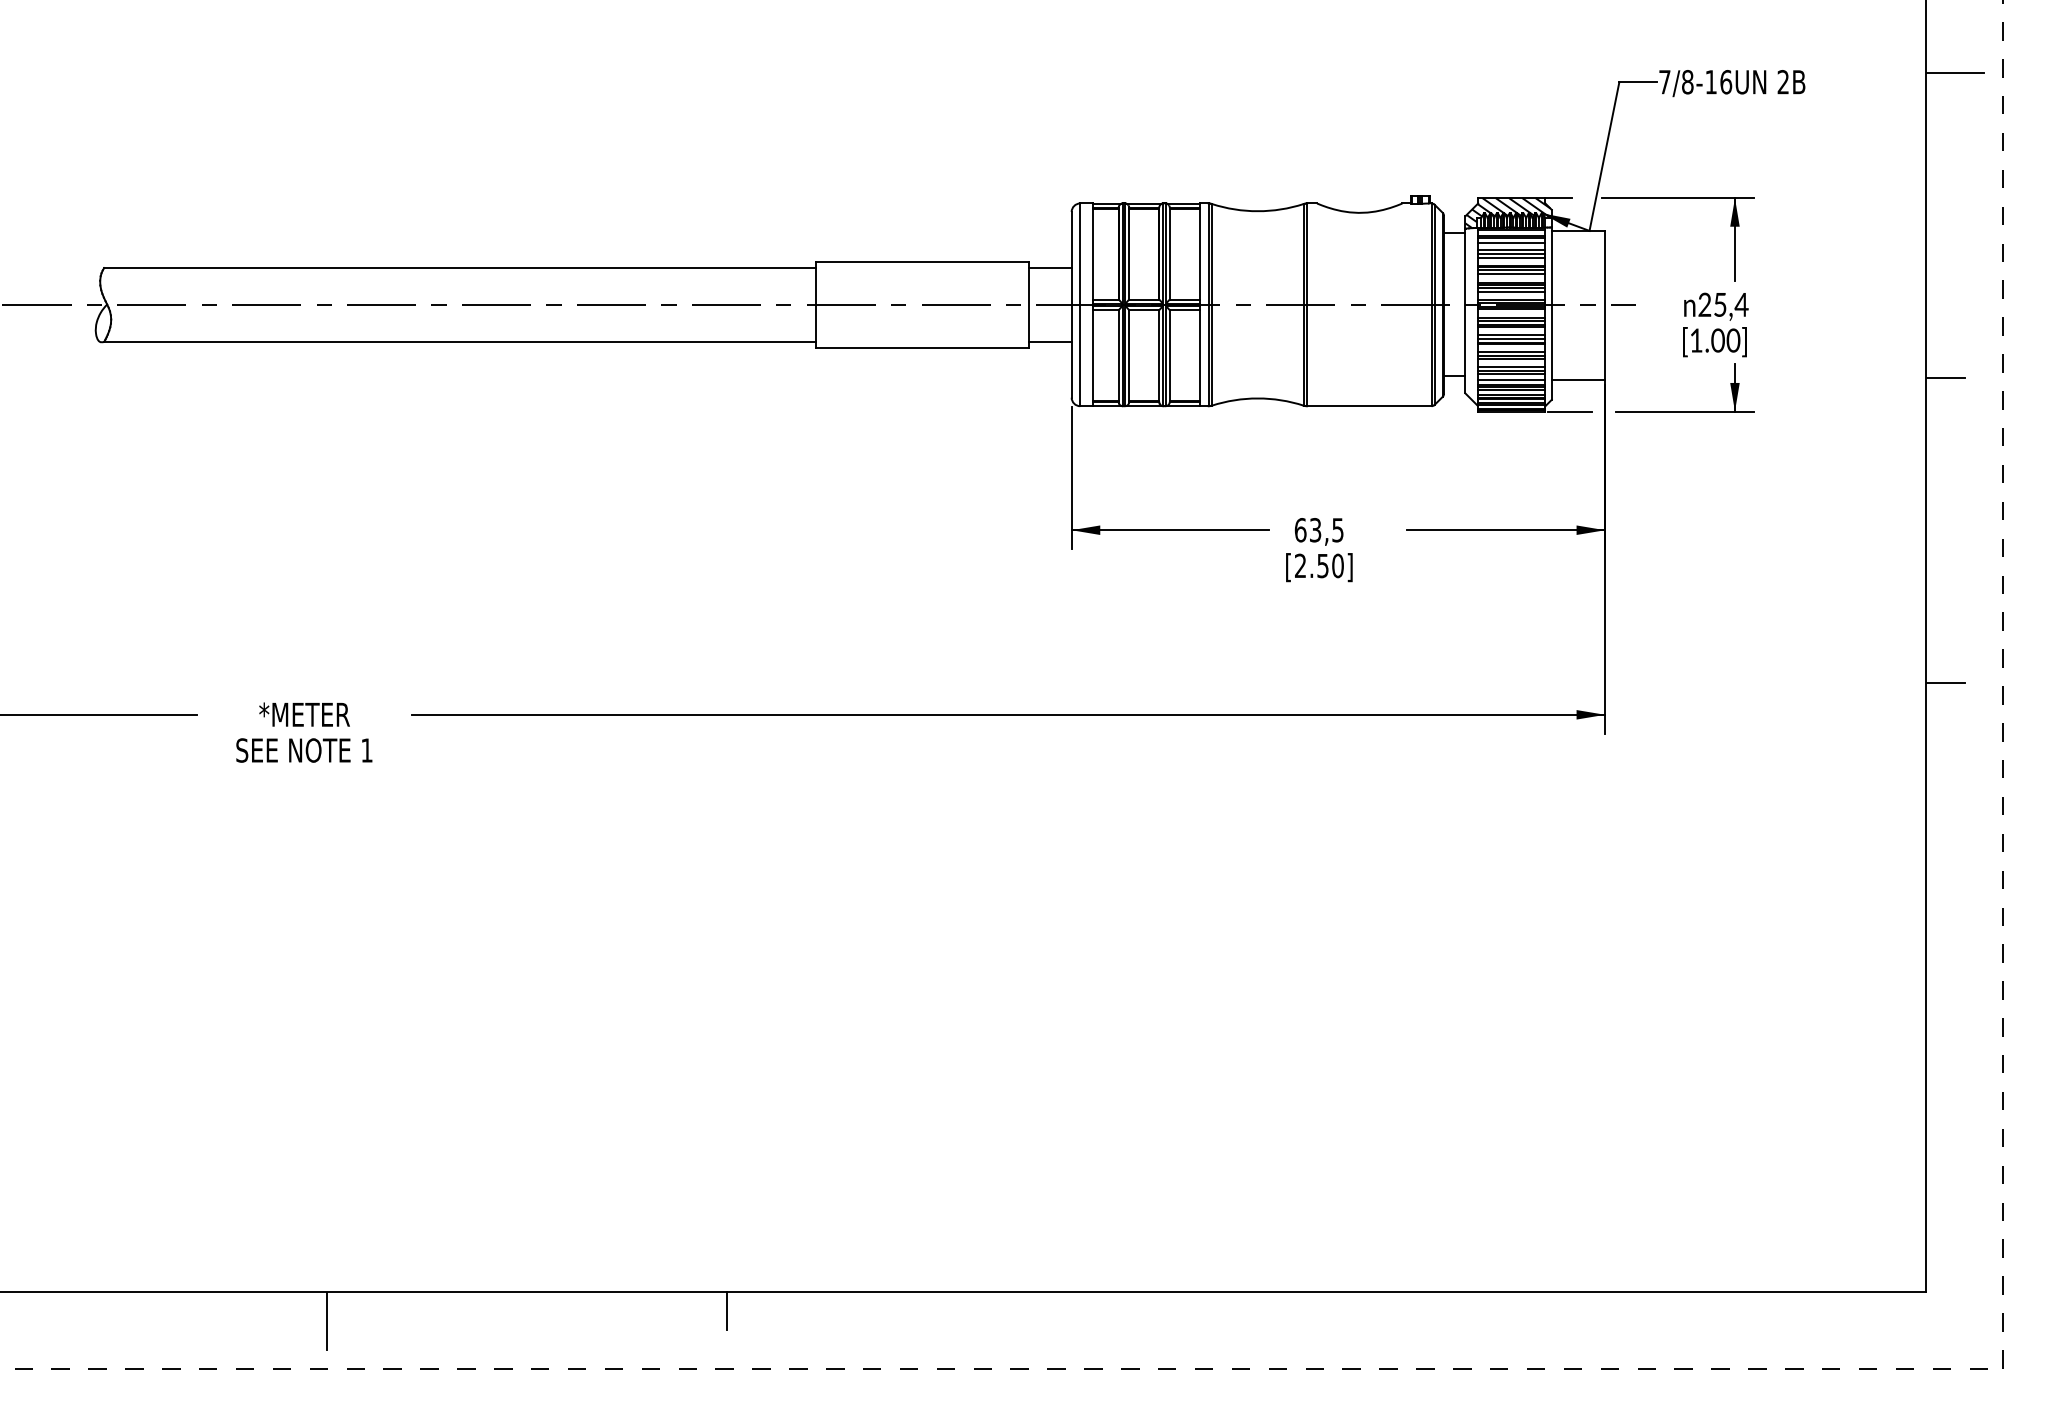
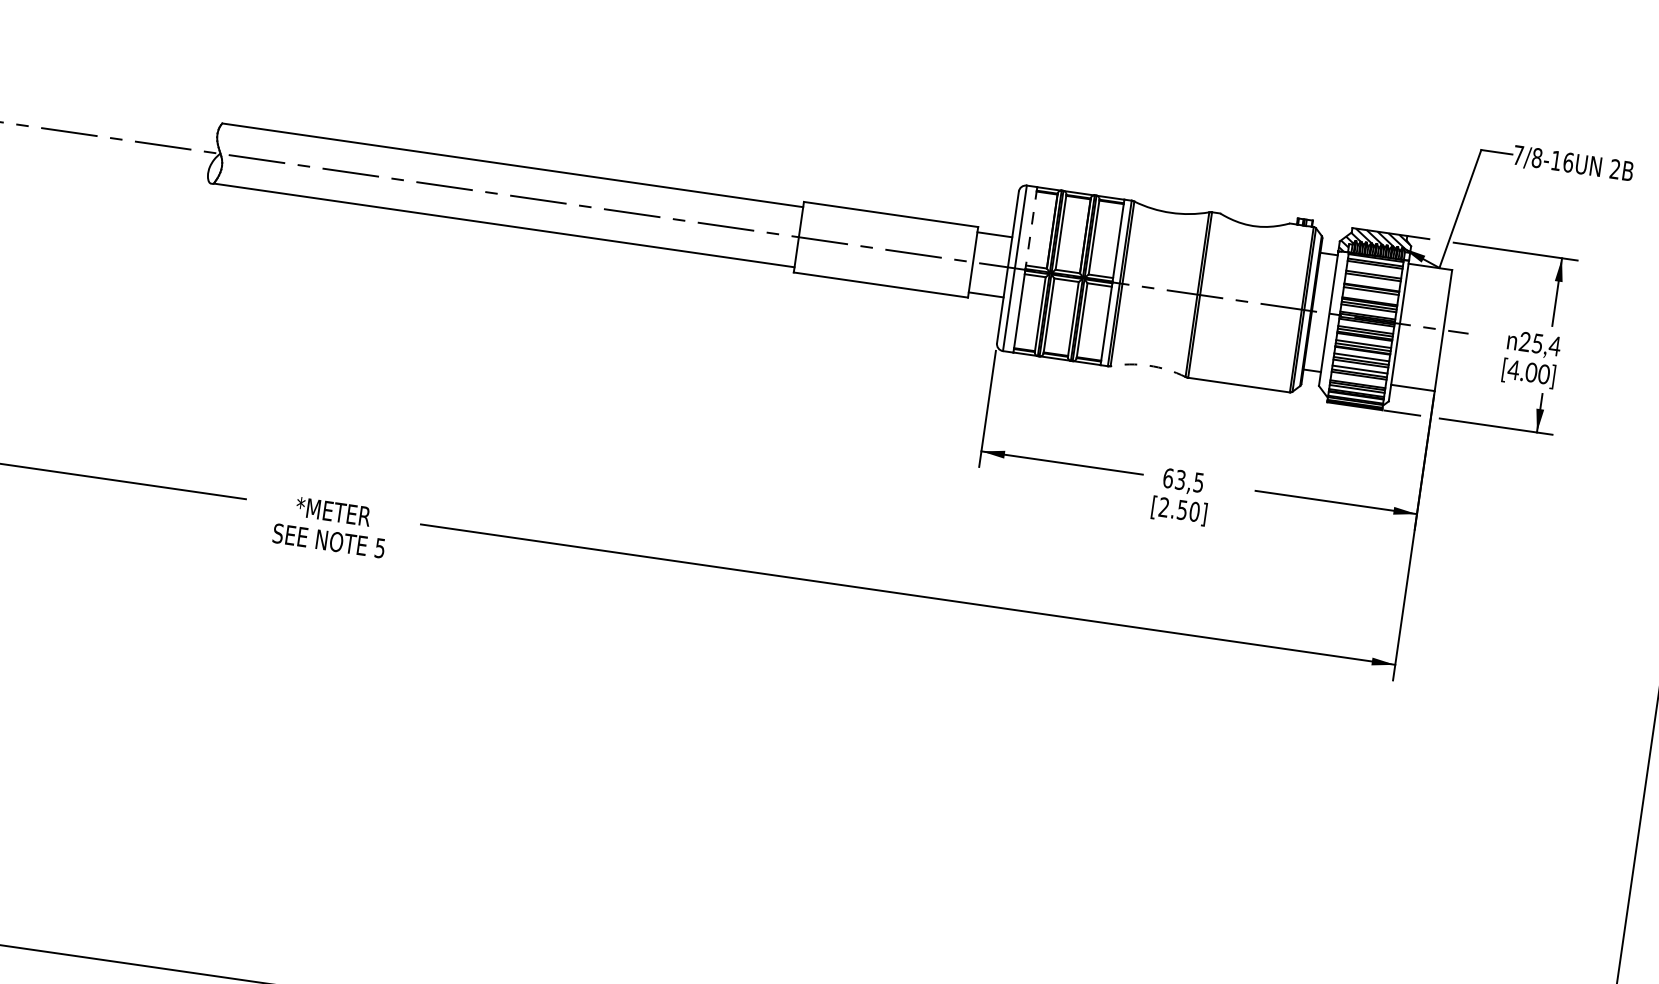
line: (1511, 243) -> (1374, 269), removed
line: (1093, 254) -> (1031, 228), solid -> dashed
line: (1511, 258) -> (1372, 281), removed
line: (1511, 274) -> (1370, 294), removed
text: (1696, 340) -> (1513, 369), [1.00] -> [4.00]
line: (1511, 379) -> (1358, 380), removed
arc: (1257, 398) -> (1148, 365), solid -> dashed
text: (366, 750) -> (379, 548), 1 -> 5

